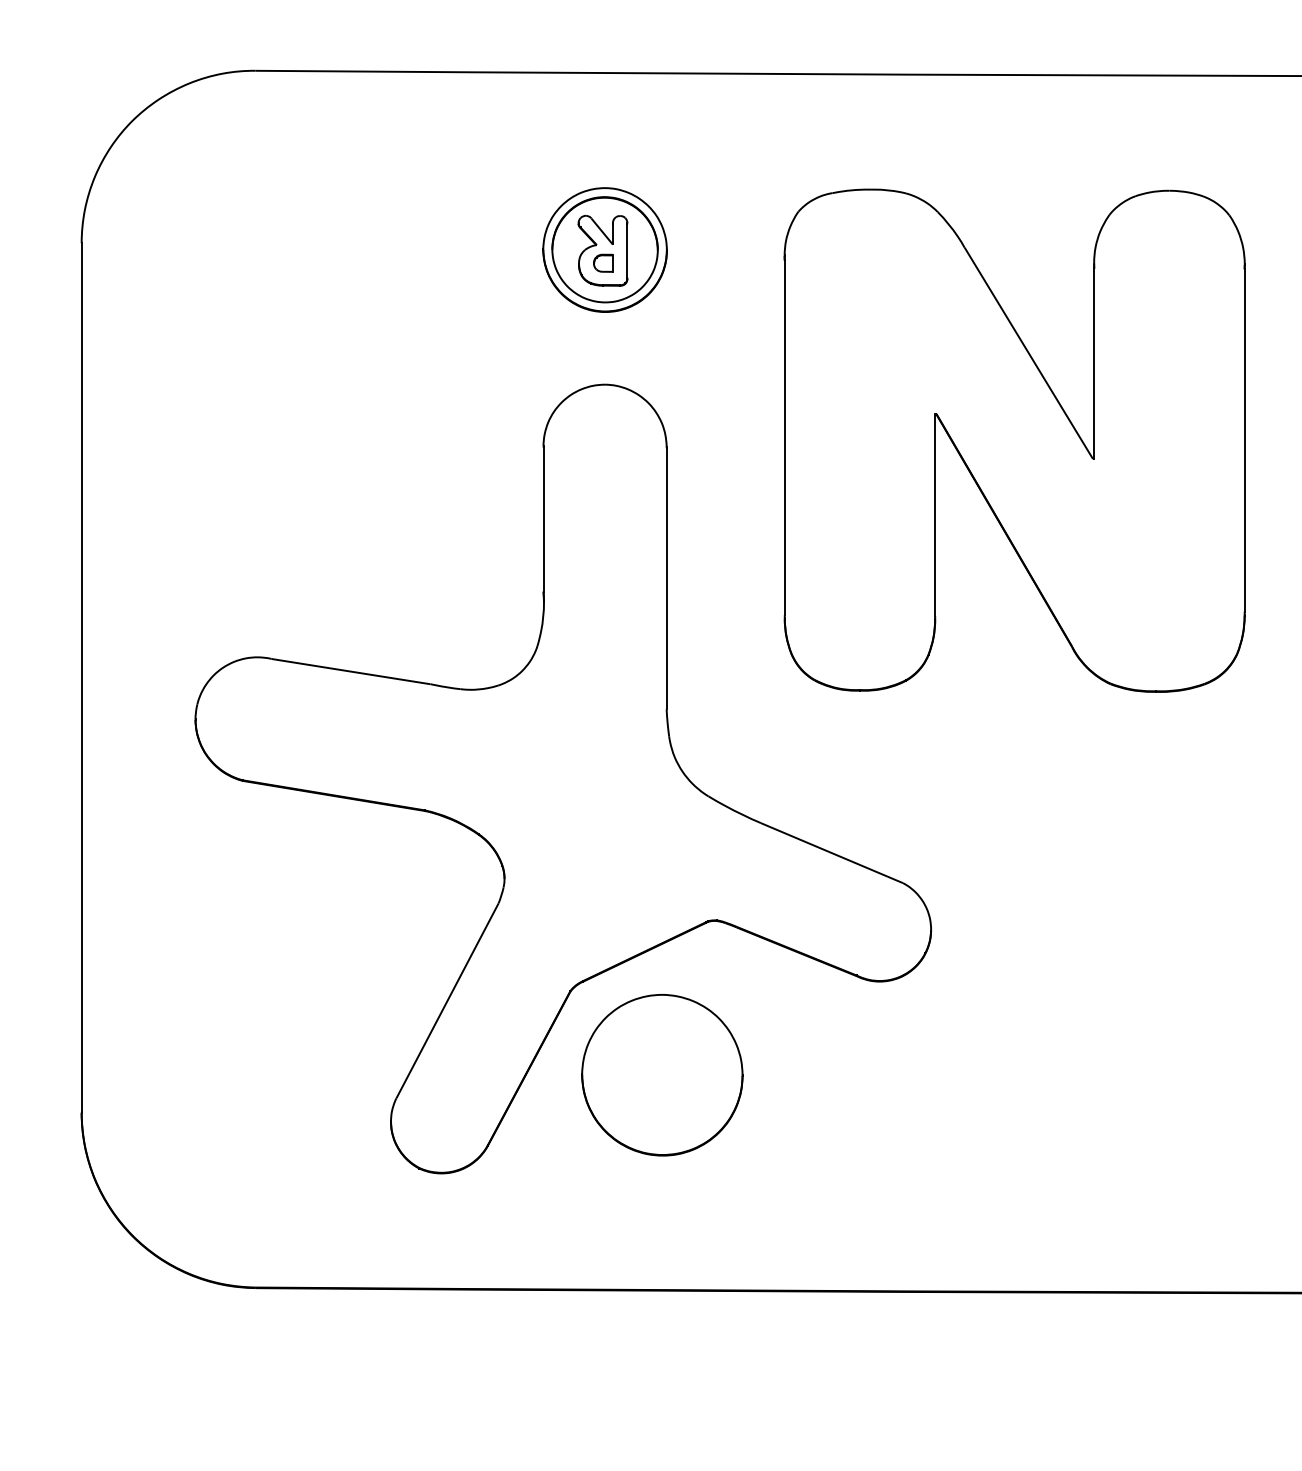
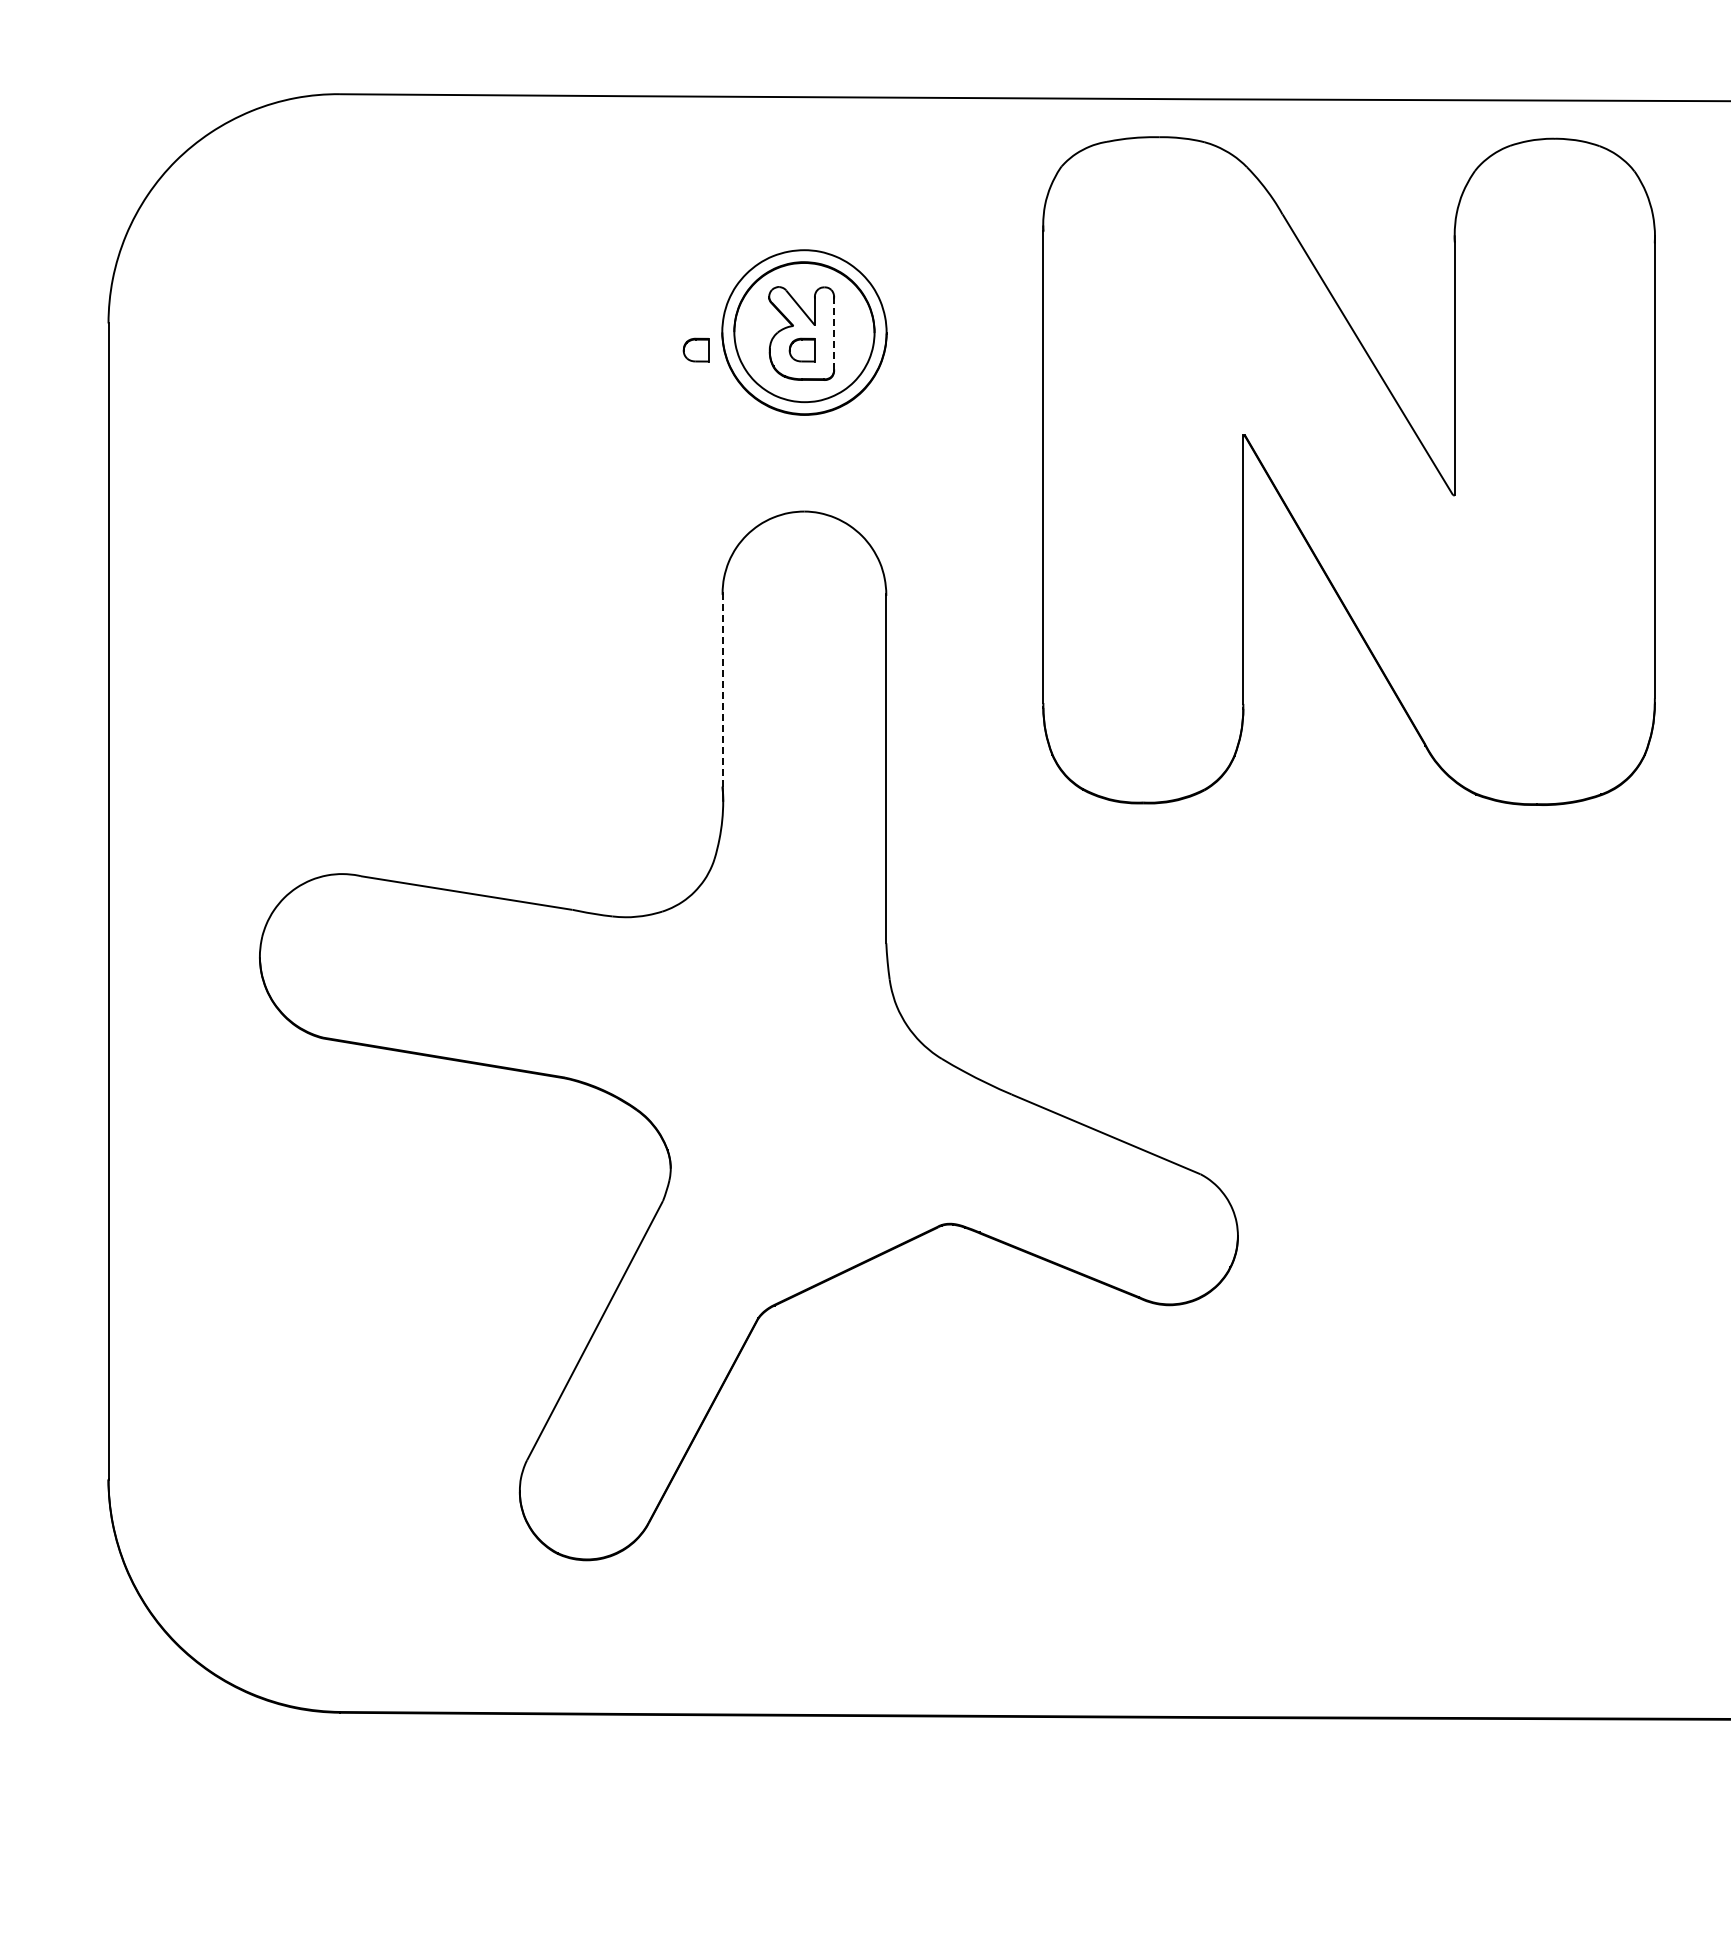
line: (627, 250) -> (834, 333), solid -> dashed
part: (523, 262) -> (695, 349), added
part: (1014, 440) -> (1348, 470), moved
line: (543, 519) -> (722, 690), solid -> dashed
part: (662, 1075) -> (880, 1429), removed

